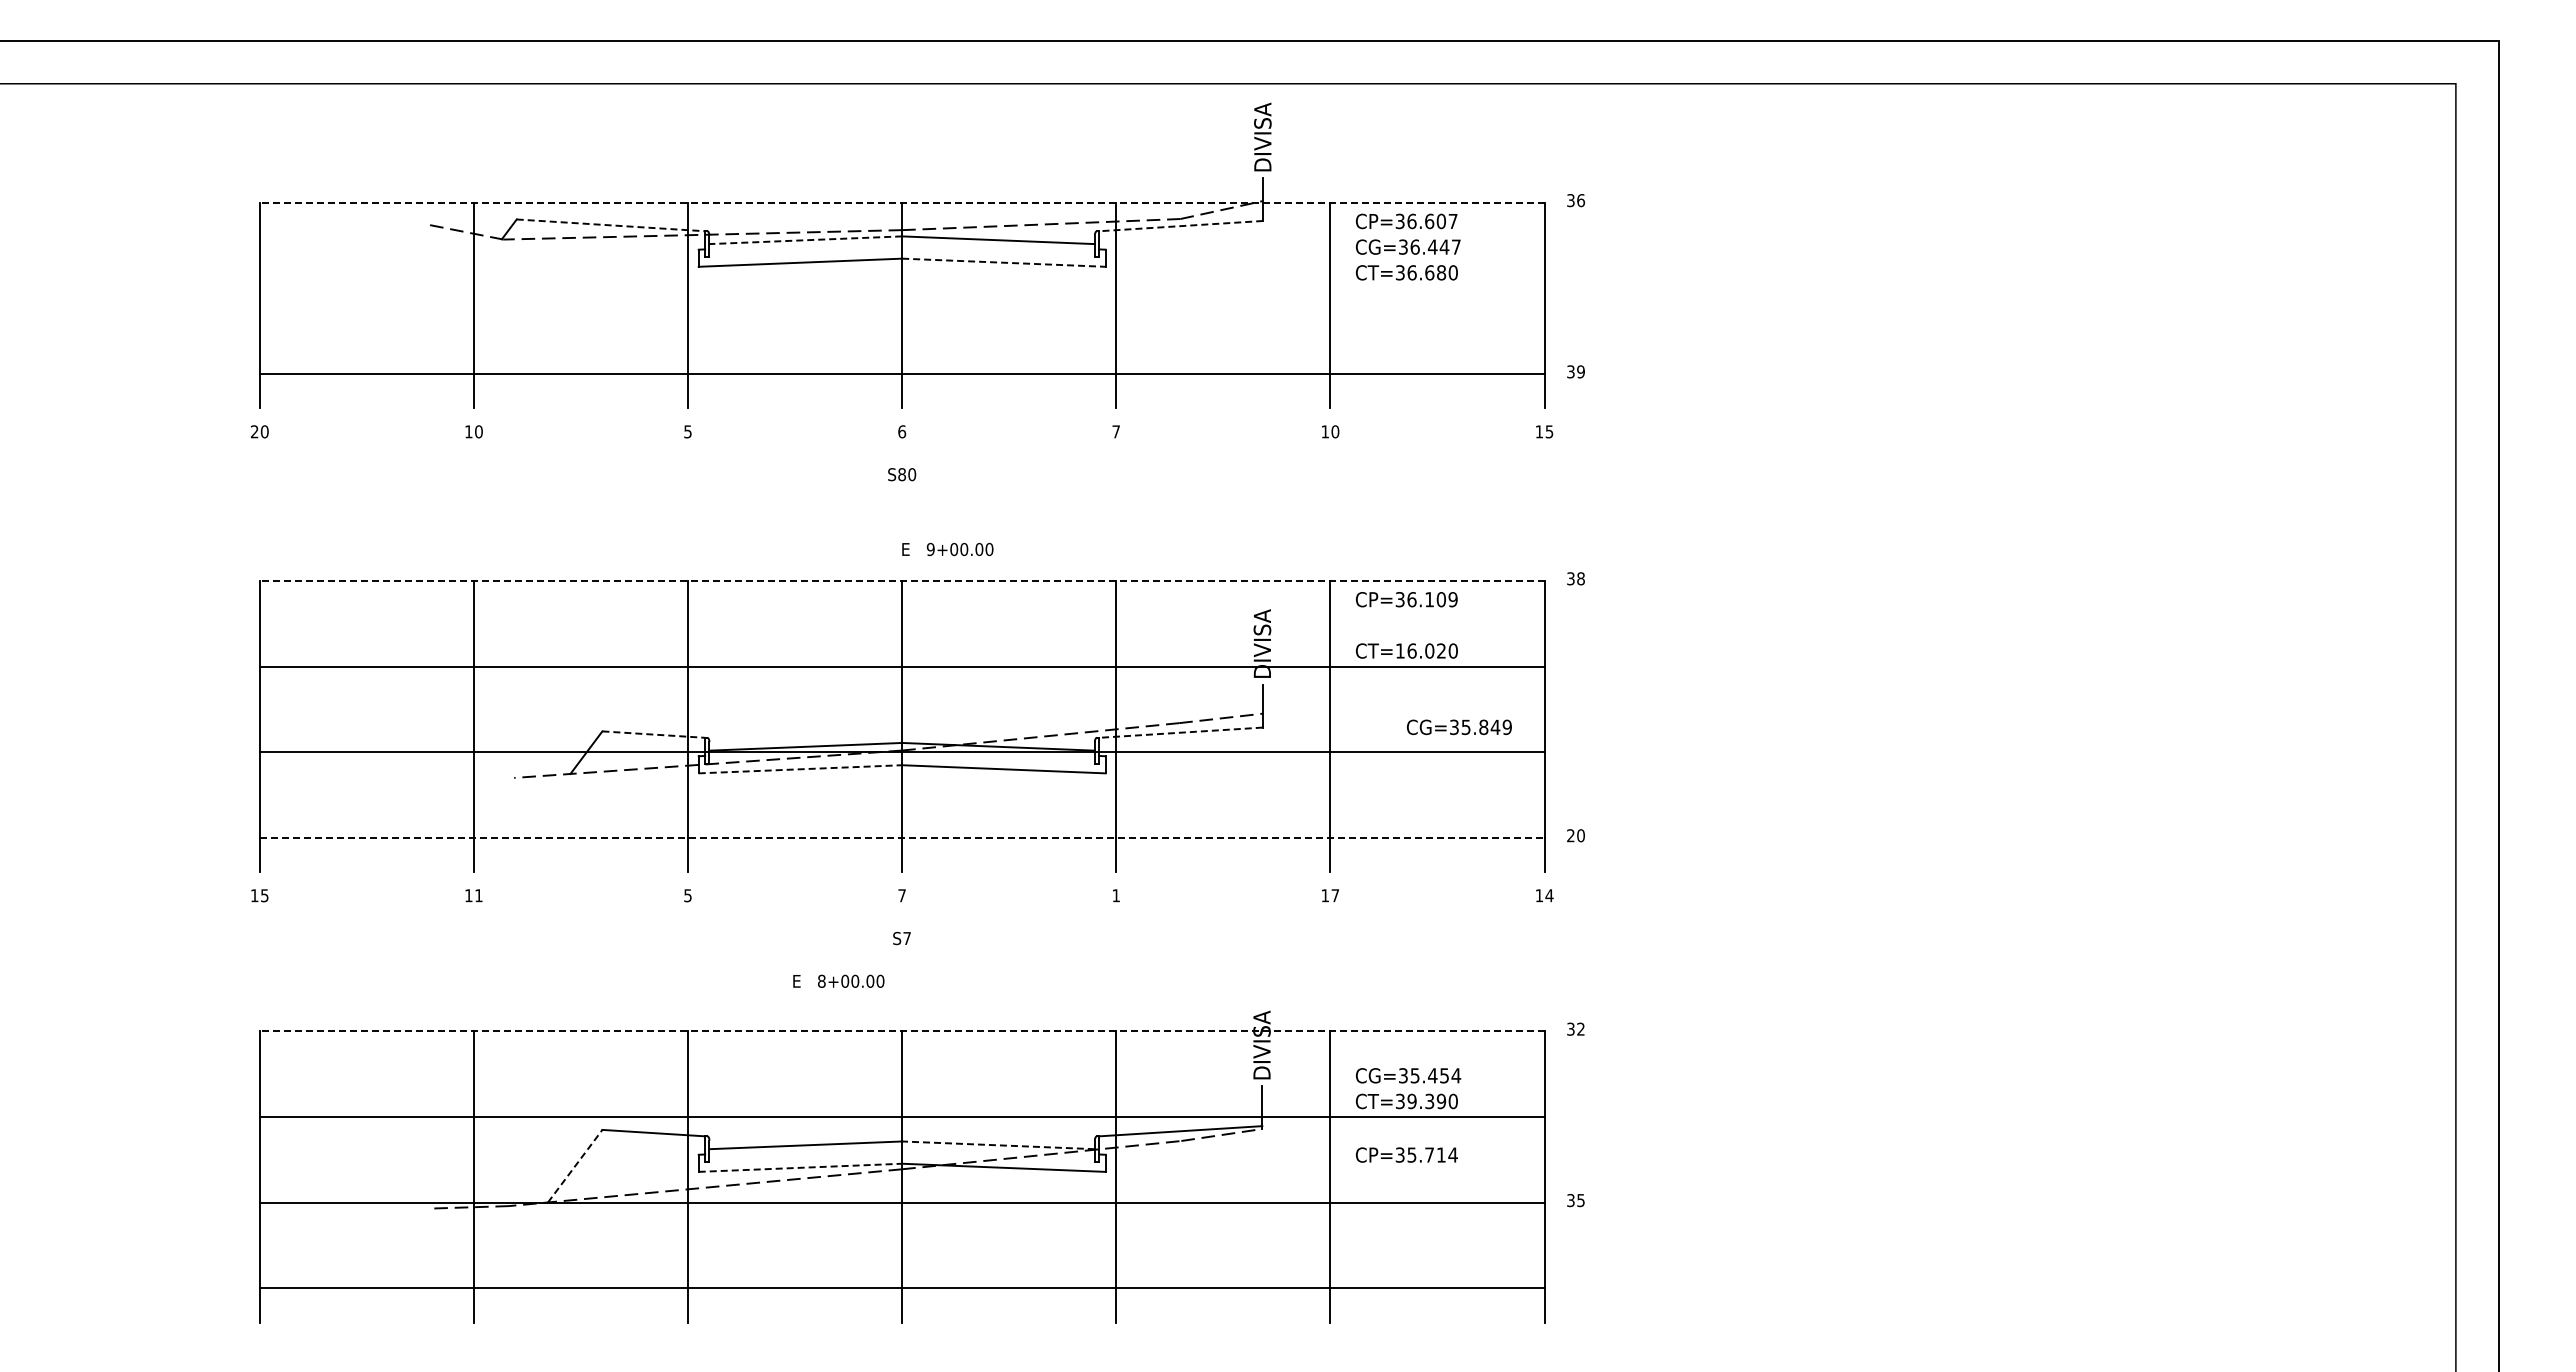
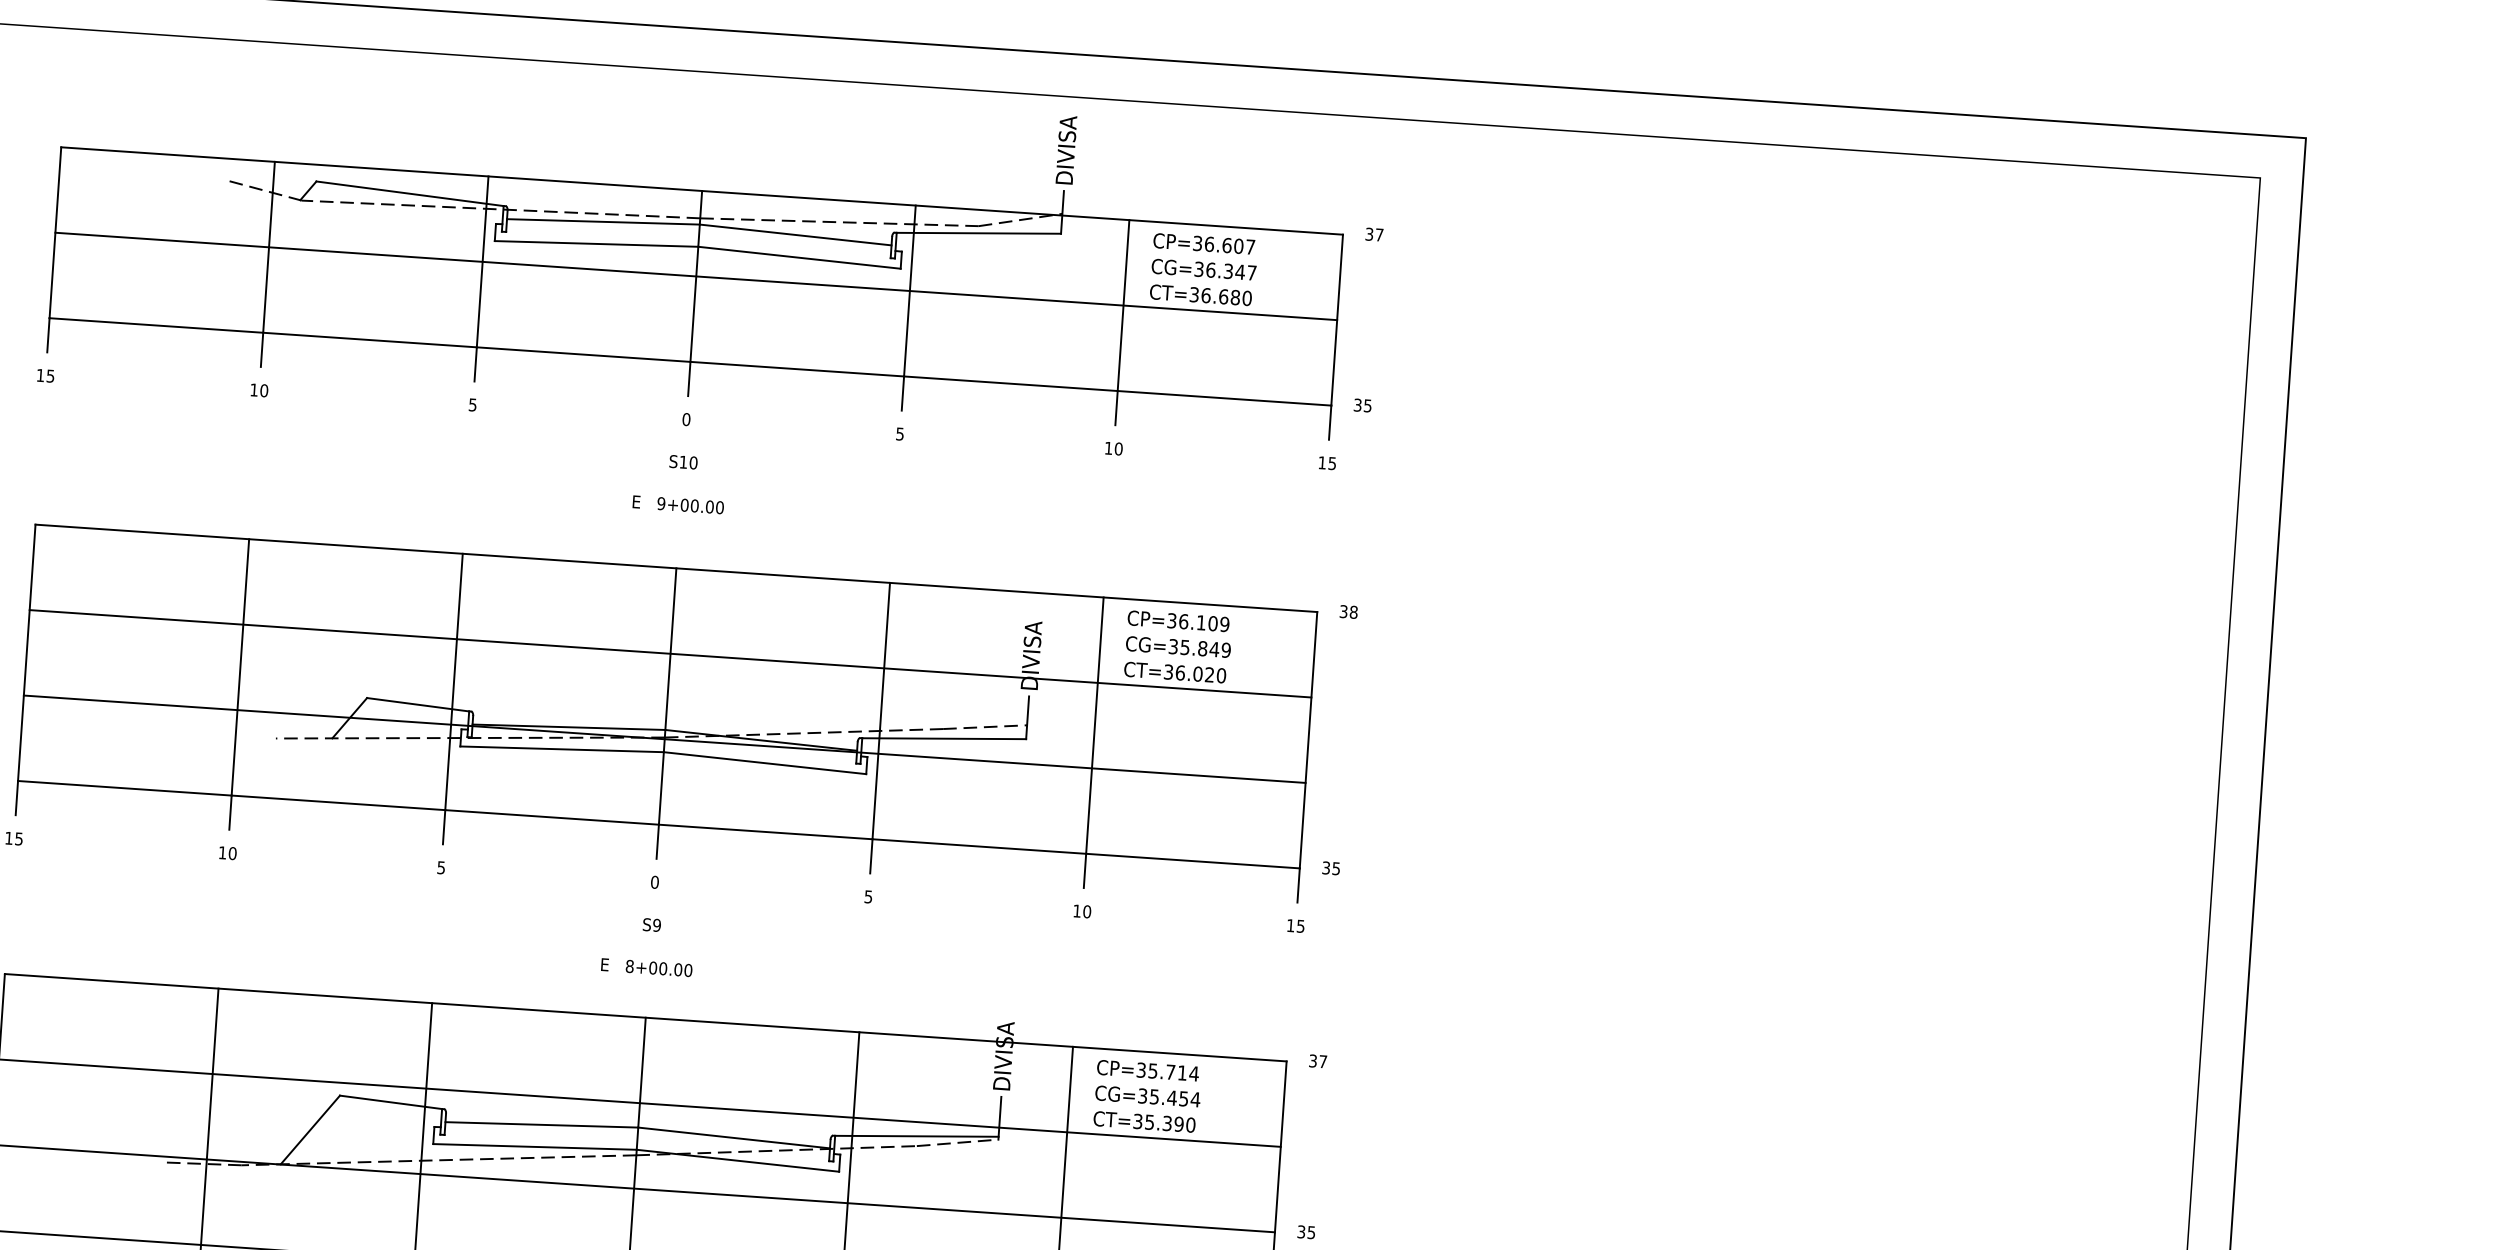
text: (1580, 200) -> (1379, 234), 36 -> 37
line: (901, 202) -> (701, 190), dashed -> solid
line: (611, 225) -> (410, 193), dashed -> solid
line: (1180, 226) -> (978, 233), dashed -> solid
line: (805, 240) -> (603, 222), dashed -> solid
text: (1432, 246) -> (1228, 270), CG=36.447 -> CG=36.347
line: (1003, 262) -> (799, 257), dashed -> solid
line: (901, 288) -> (695, 276), added
text: (1580, 371) -> (1367, 405), 39 -> 35
text: (259, 431) -> (45, 375), 20 -> 15
text: (902, 431) -> (686, 419), 6 -> 0
text: (1115, 431) -> (899, 433), 7 -> 5
text: (901, 474) -> (682, 462), S80 -> S10
text: (947, 549) -> (678, 504), moved
line: (901, 580) -> (675, 567), dashed -> solid
text: (1400, 650) -> (1168, 671), CT=16.020 -> CT=36.020
text: (1458, 727) -> (1177, 647), moved
line: (1180, 732) -> (943, 738), dashed -> solid
line: (654, 734) -> (418, 704), dashed -> solid
line: (800, 769) -> (562, 749), dashed -> solid
text: (1575, 835) -> (1330, 868), 20 -> 35
line: (902, 837) -> (659, 824), dashed -> solid
text: (478, 895) -> (232, 853), 11 -> 10
text: (902, 895) -> (655, 882), 7 -> 0
text: (1115, 895) -> (867, 896), 1 -> 5
text: (1335, 895) -> (1087, 911), 17 -> 10
text: (1549, 895) -> (1300, 926), 14 -> 15
text: (907, 938) -> (657, 925), S7 -> S9
text: (838, 980) -> (646, 966), moved
text: (1580, 1028) -> (1322, 1060), 32 -> 37
line: (901, 1031) -> (645, 1017), dashed -> solid
text: (1411, 1100) -> (1149, 1121), CT=39.390 -> CT=35.390
line: (998, 1145) -> (734, 1138), dashed -> solid
text: (1406, 1154) -> (1147, 1070), moved
line: (575, 1165) -> (310, 1129), dashed -> solid
line: (800, 1167) -> (535, 1146), dashed -> solid

